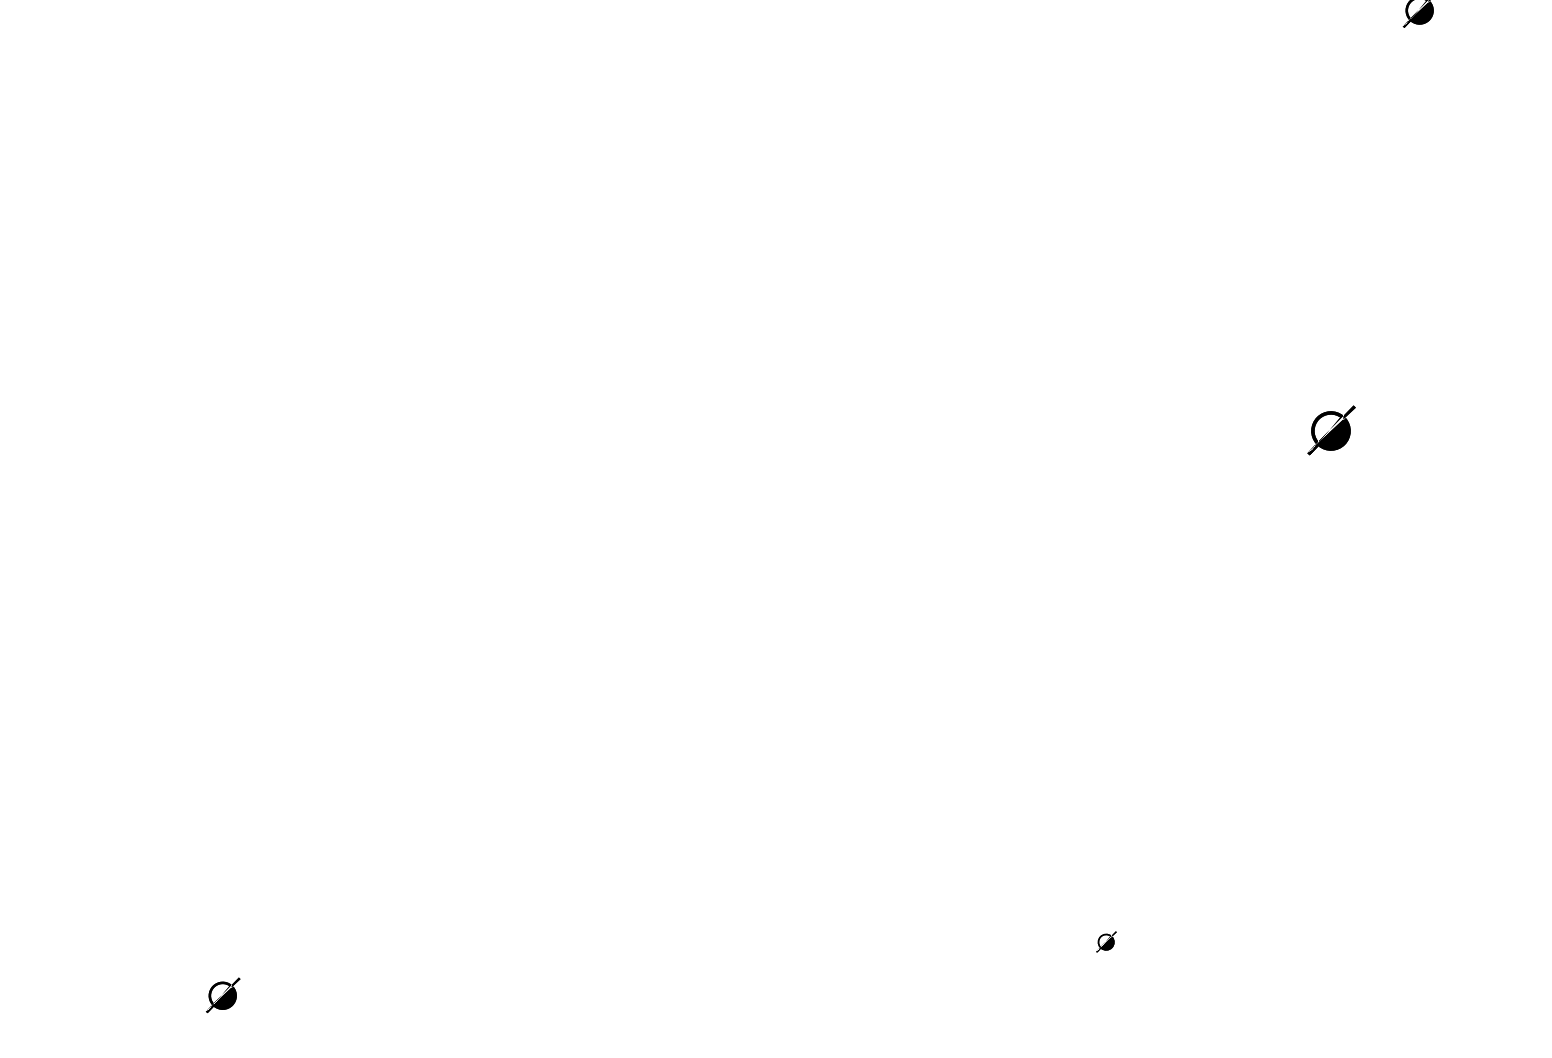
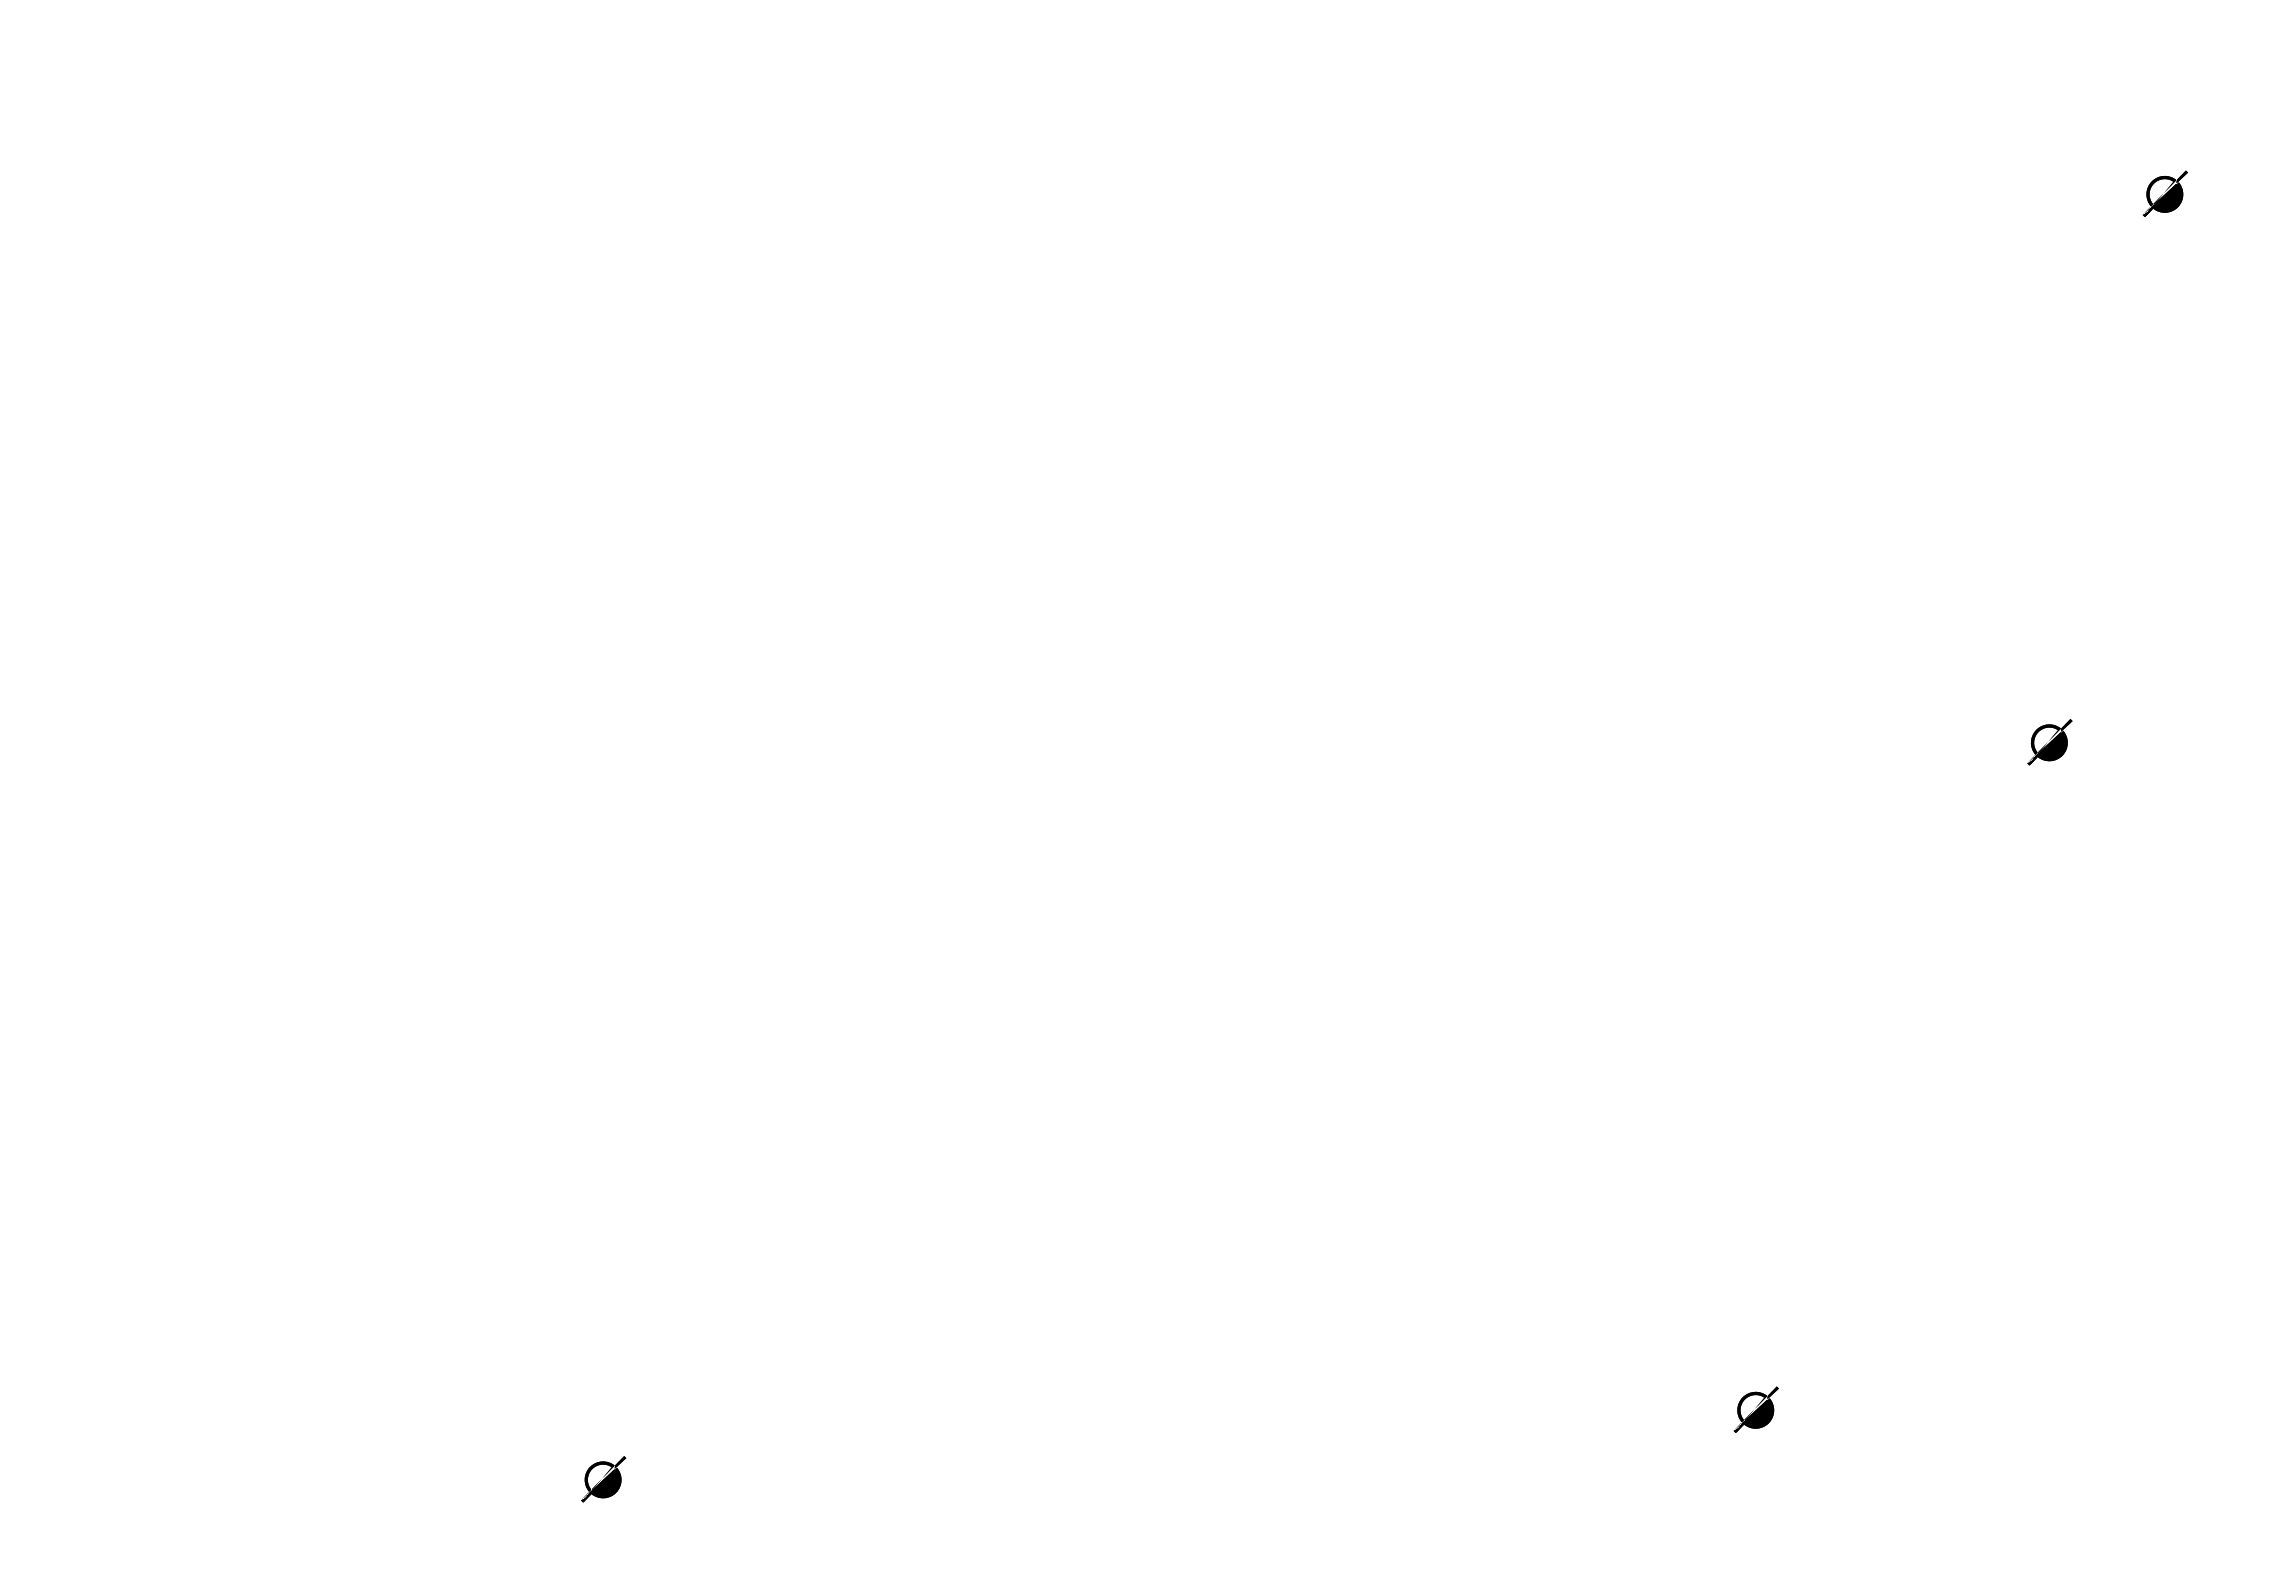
part: (1331, 430) -> (2049, 742), size x0.71
part: (1105, 941) -> (1755, 1409), size x1.67

